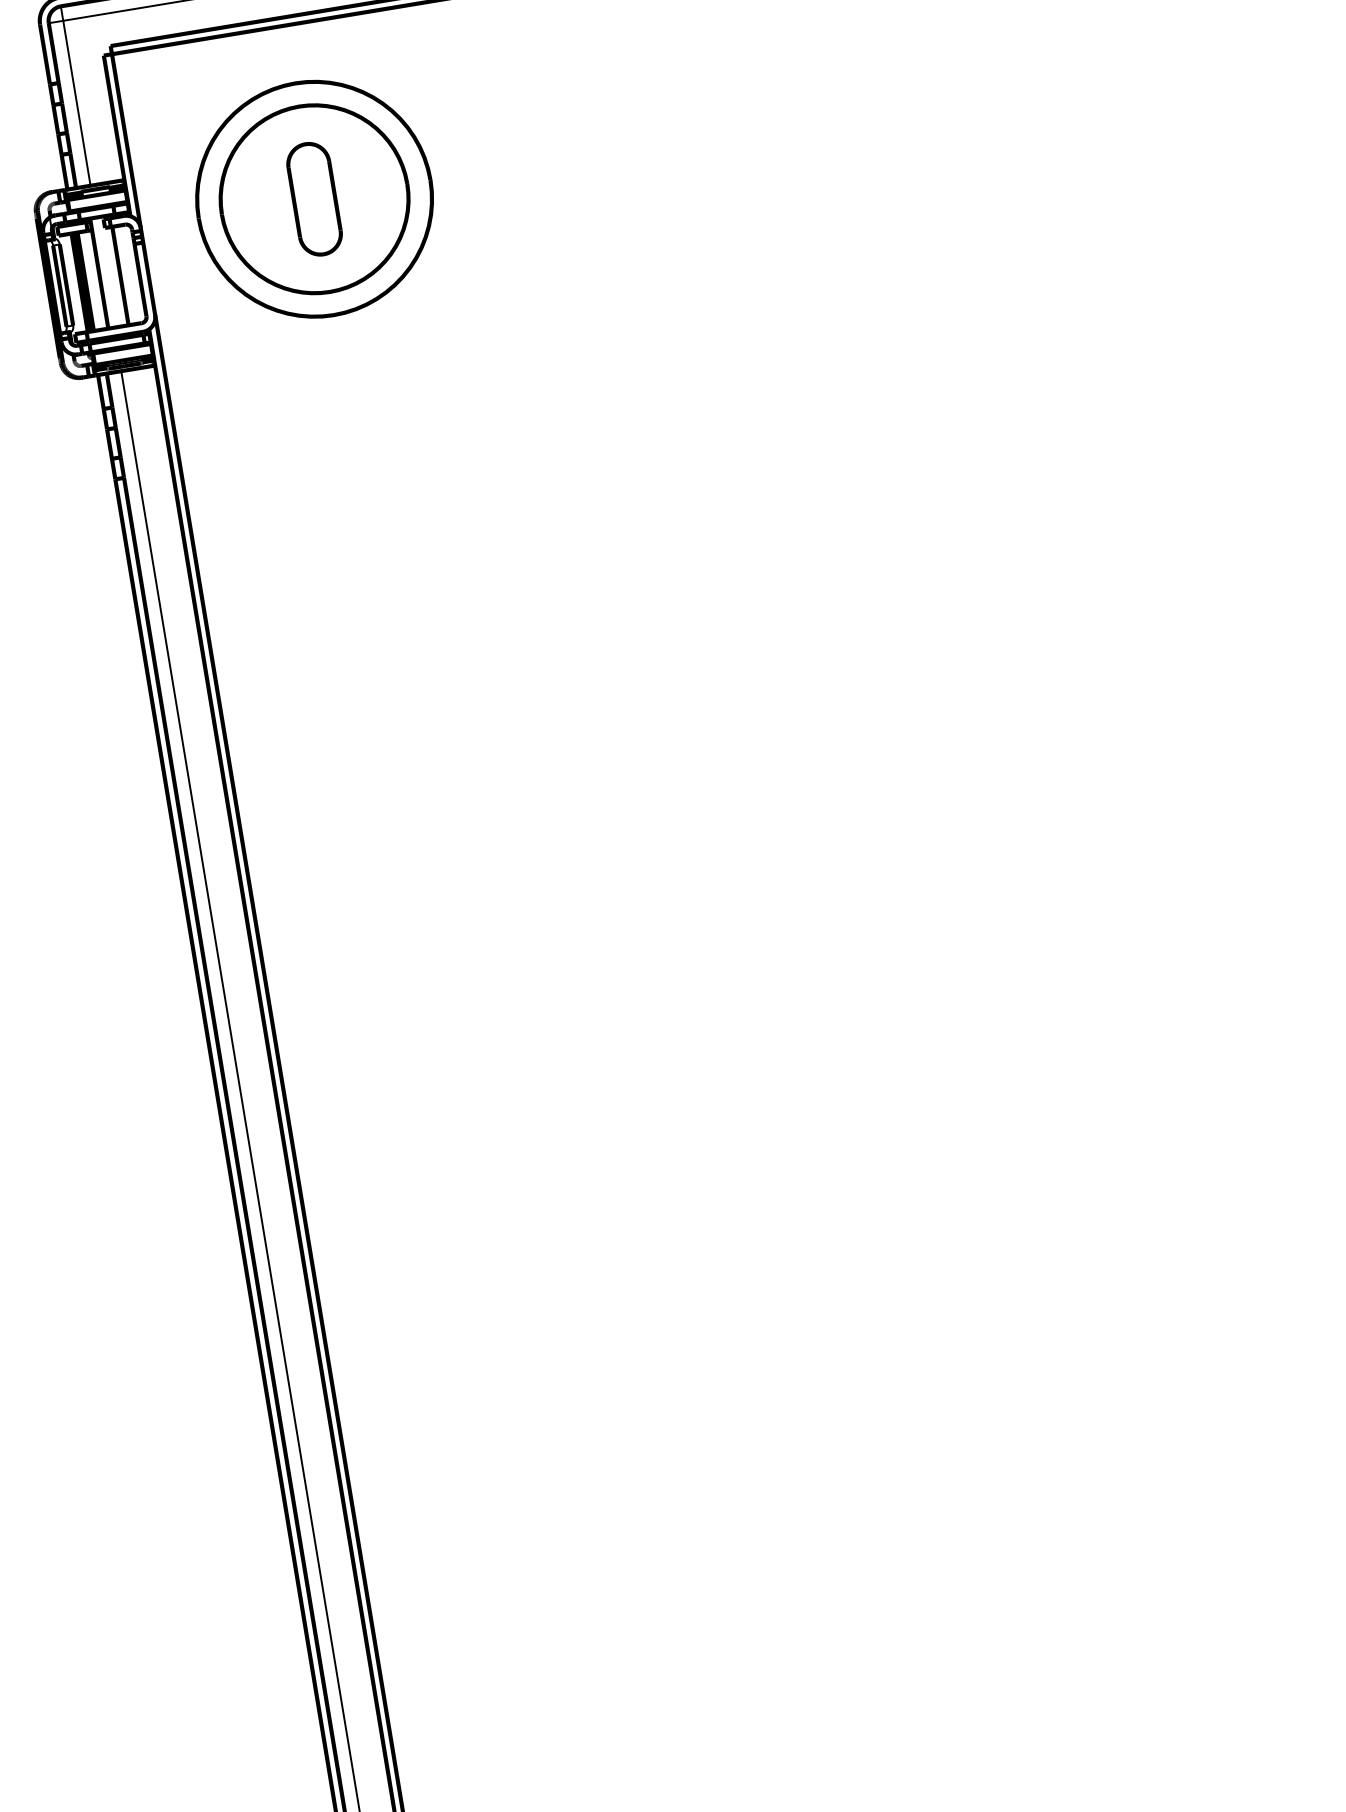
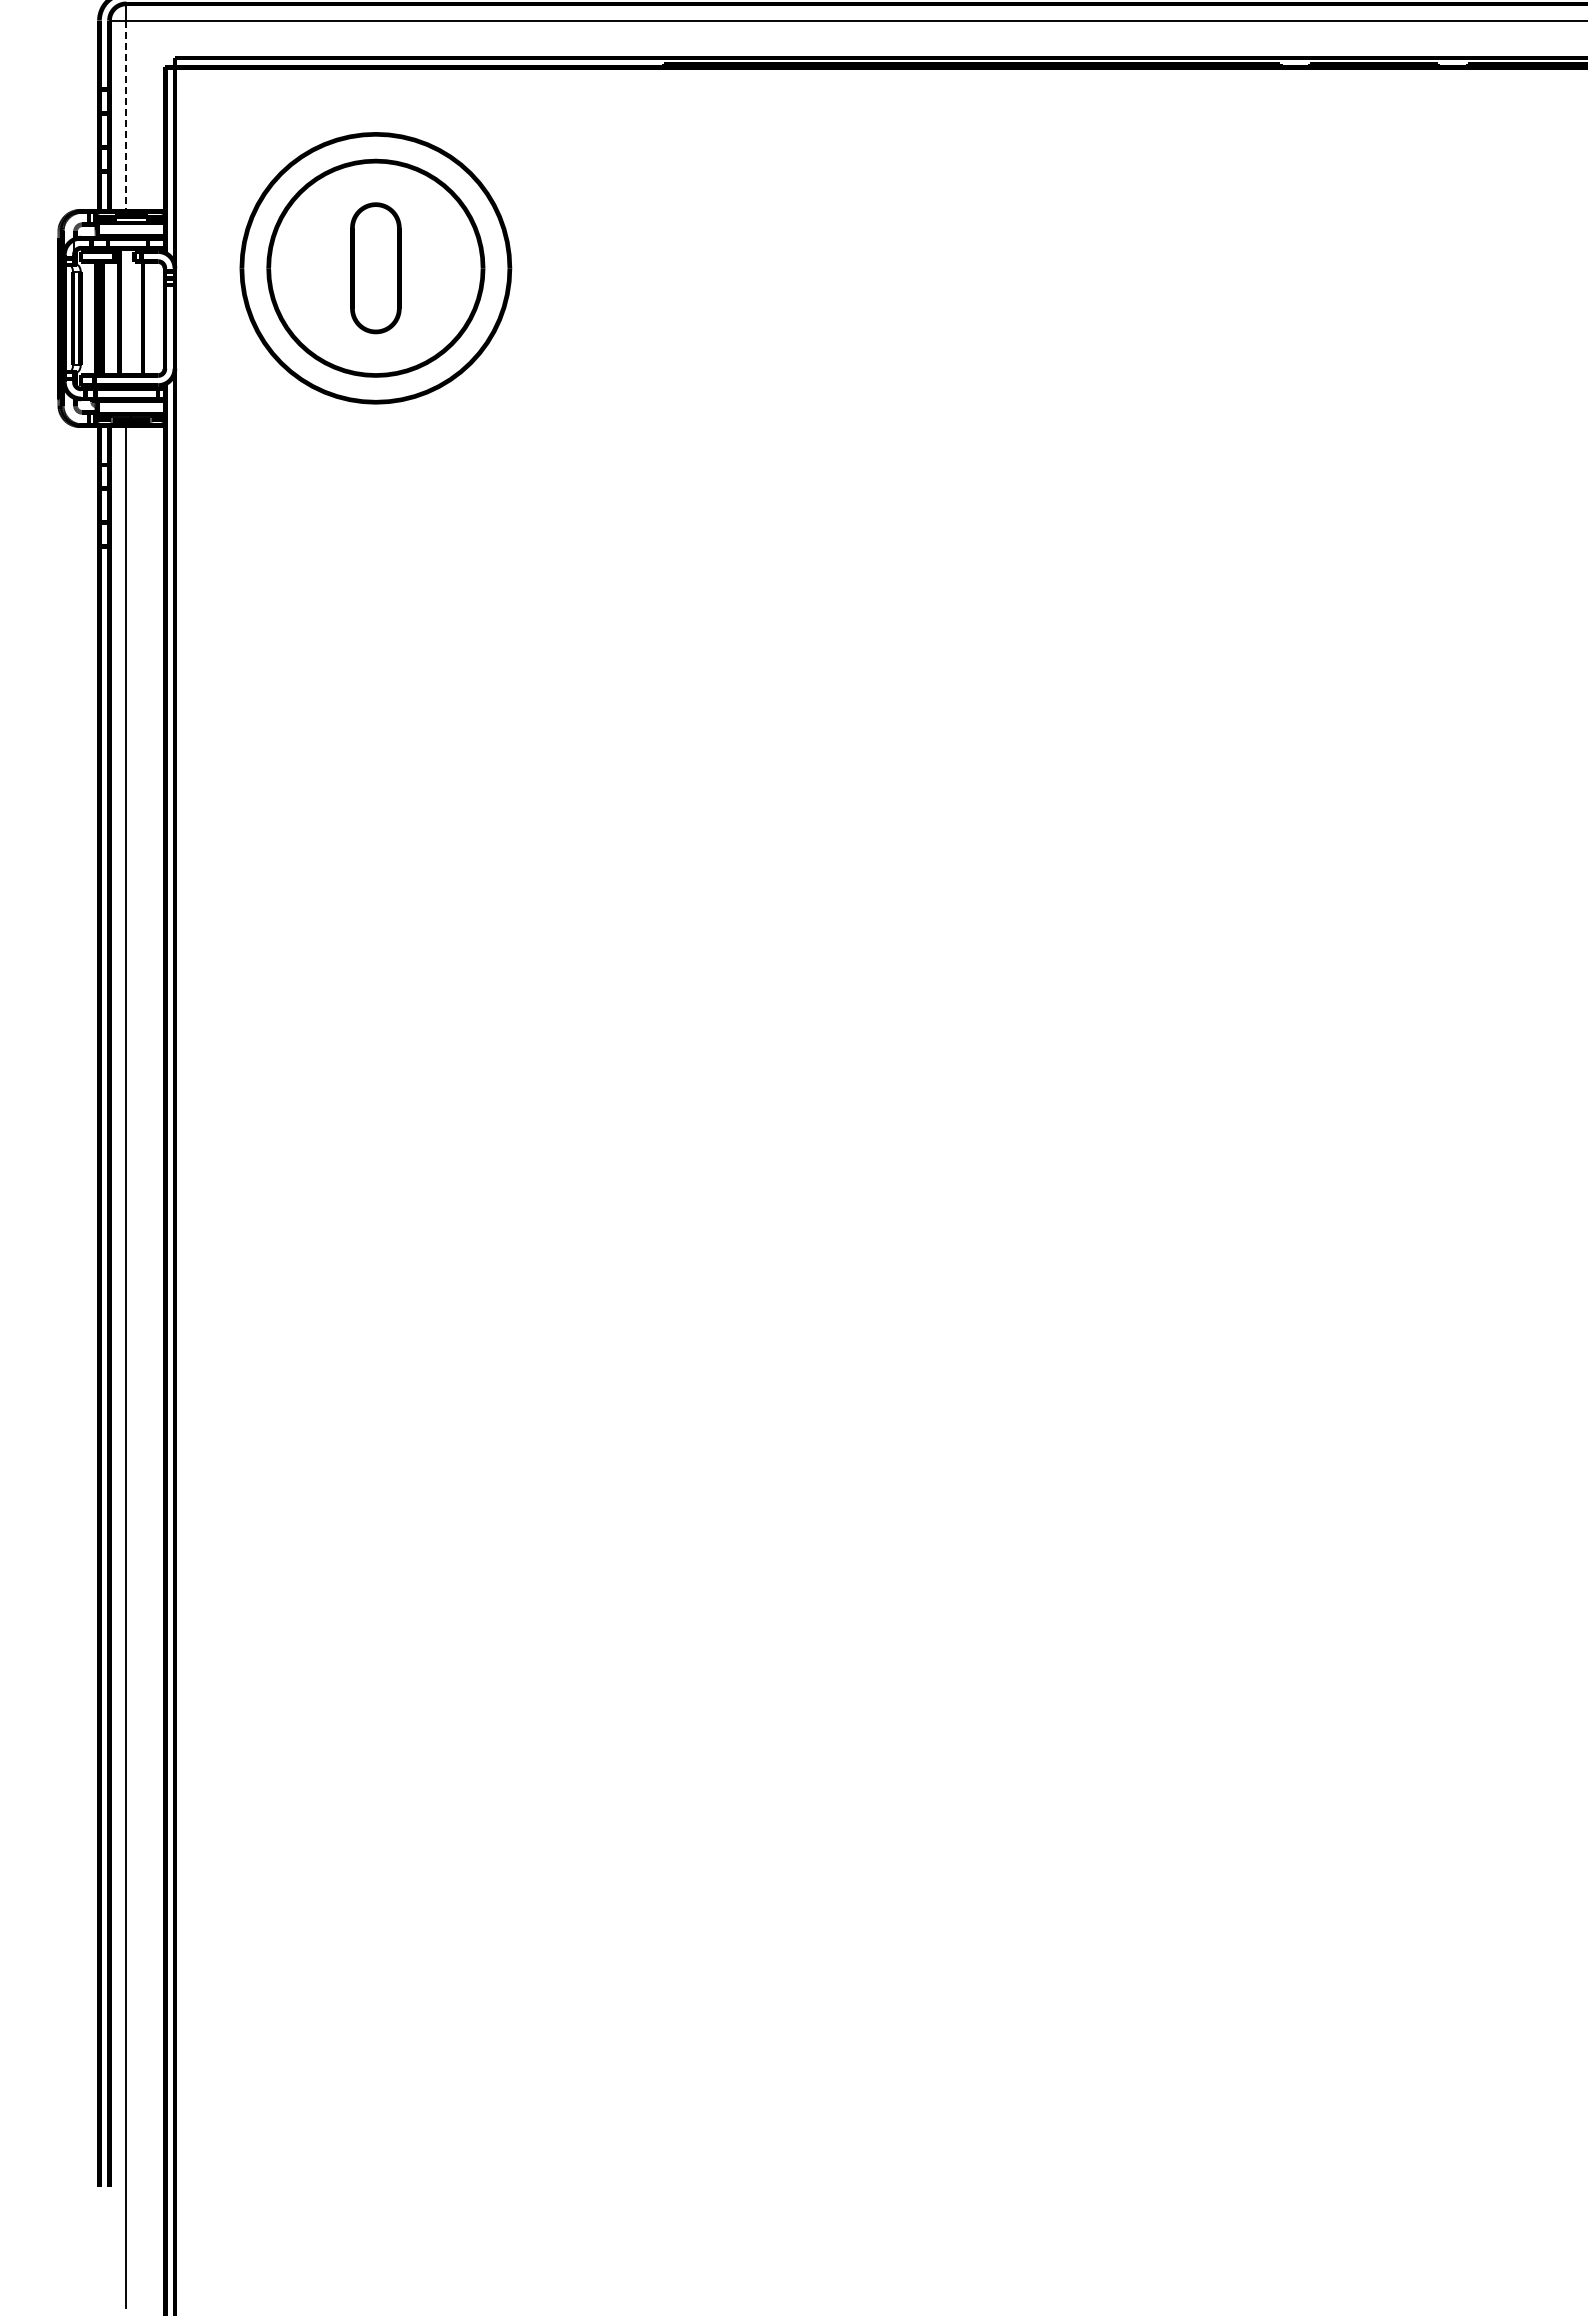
line: (77, 103) -> (126, 116), solid -> dashed

